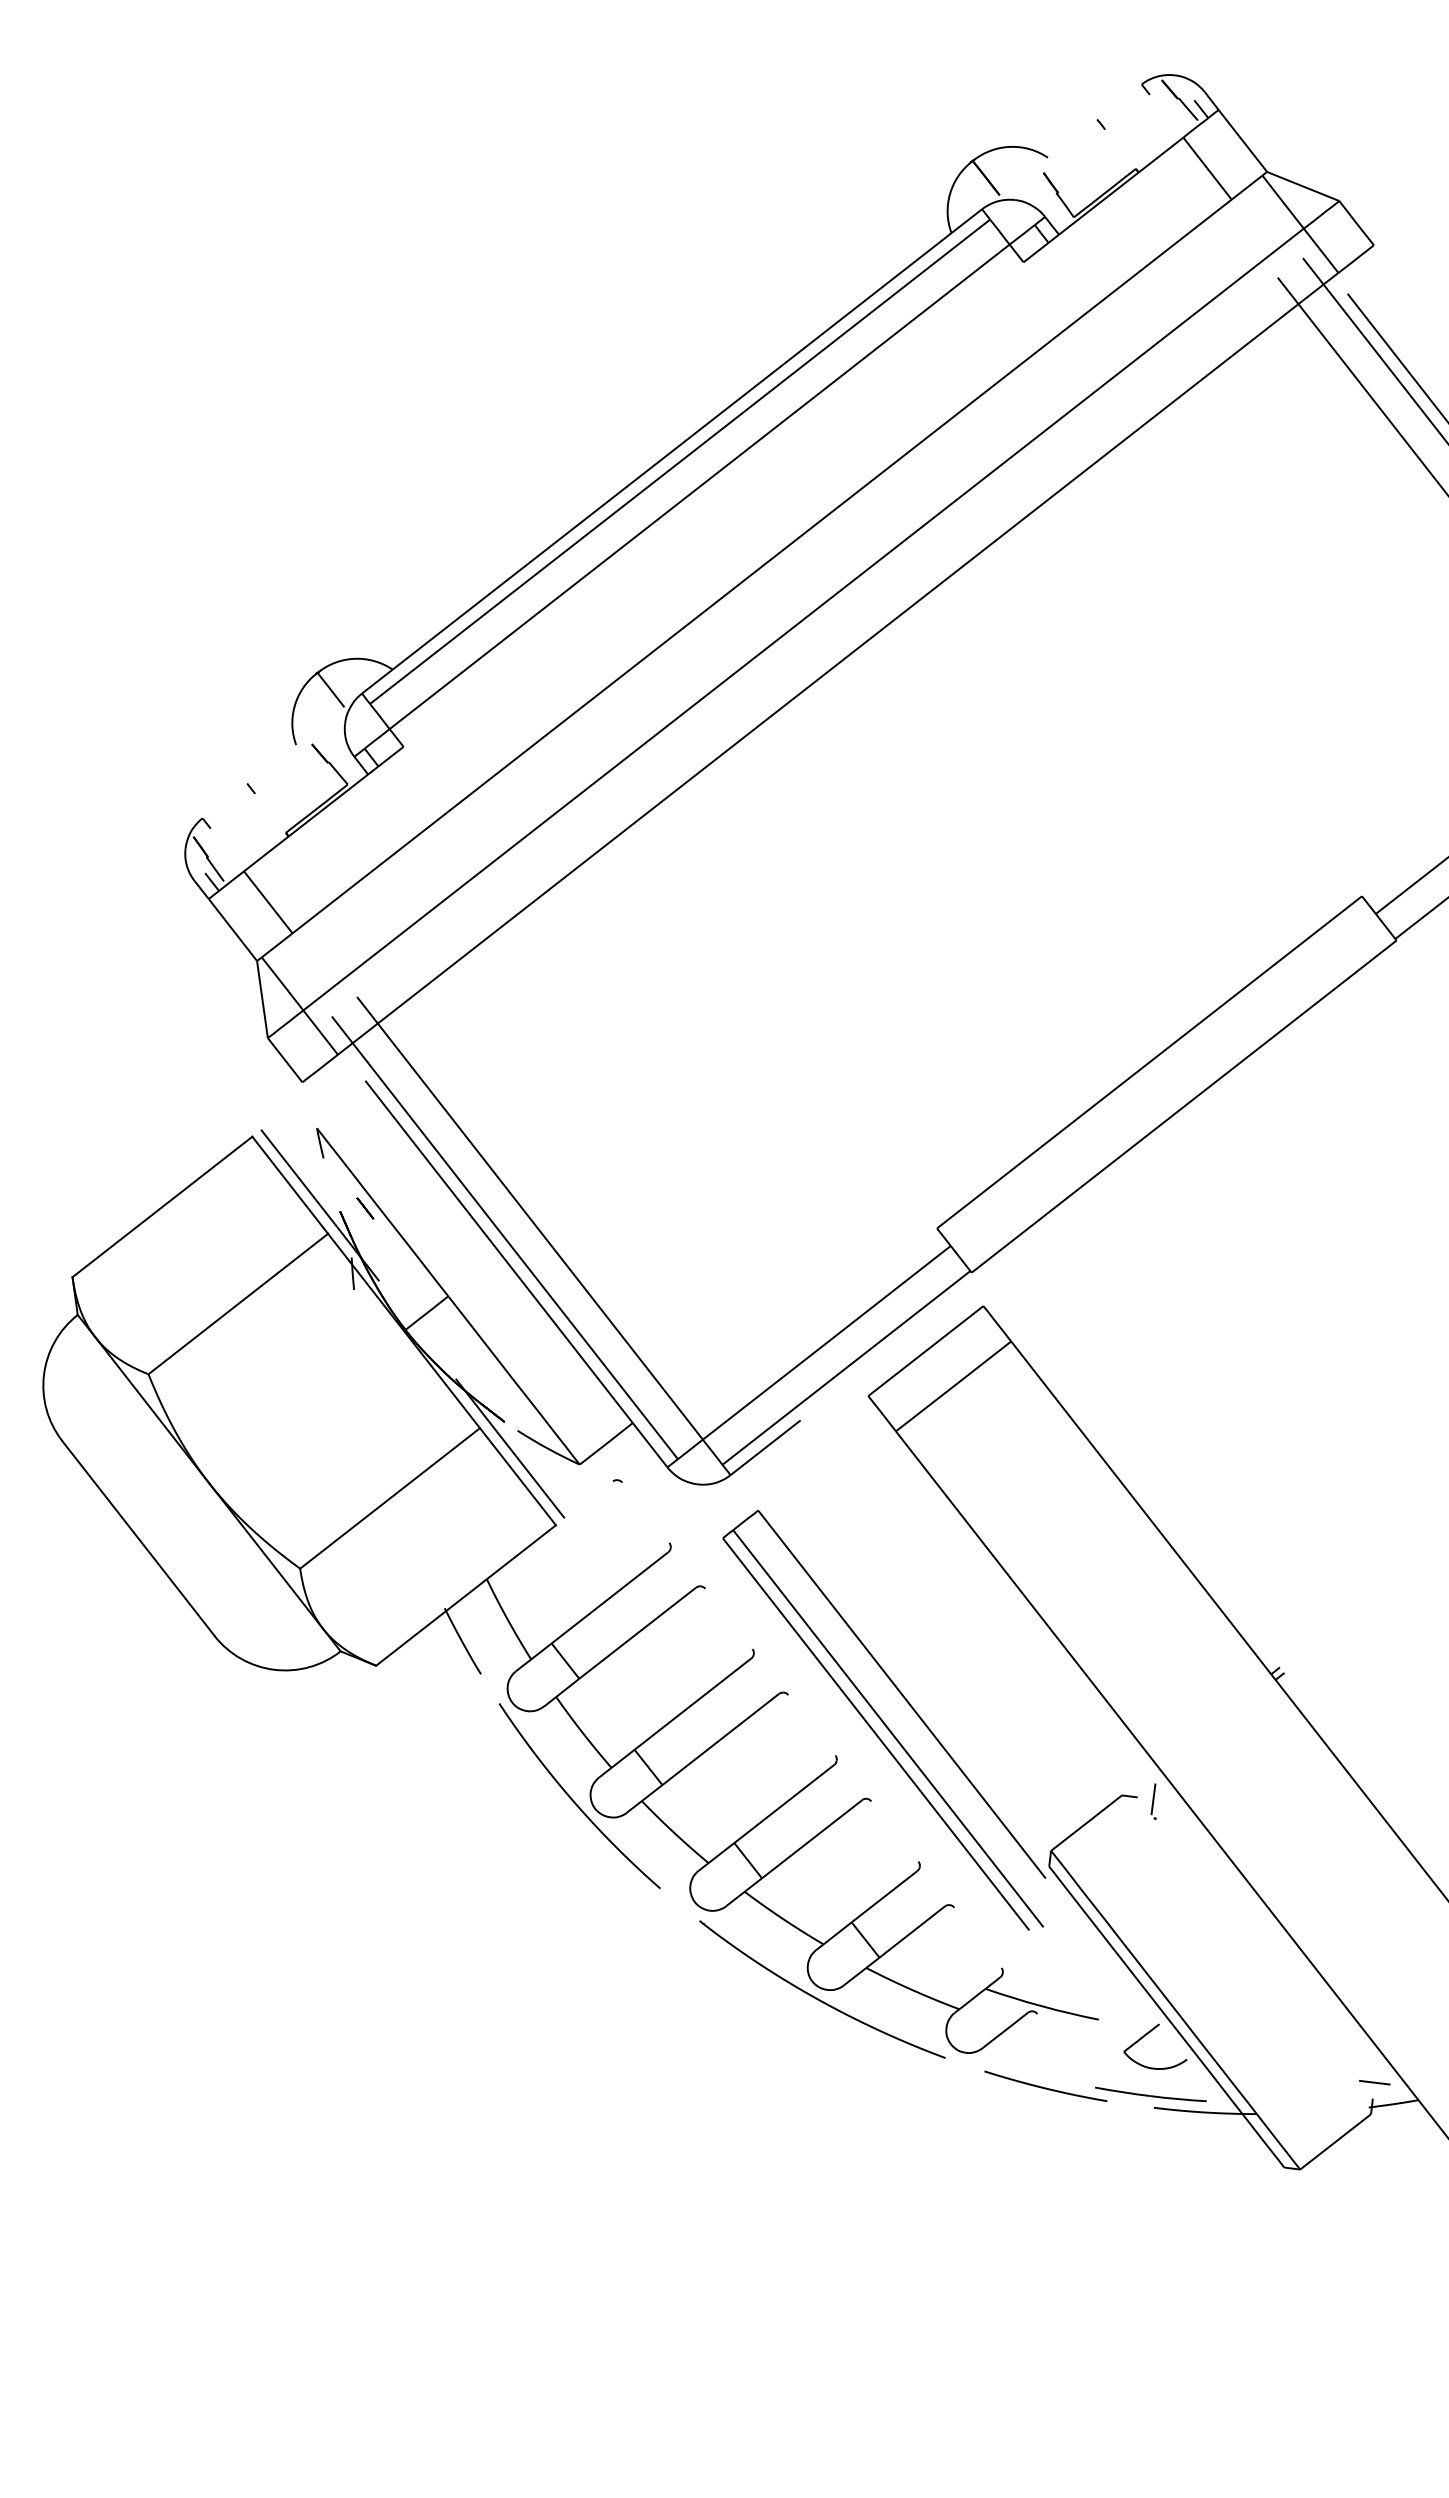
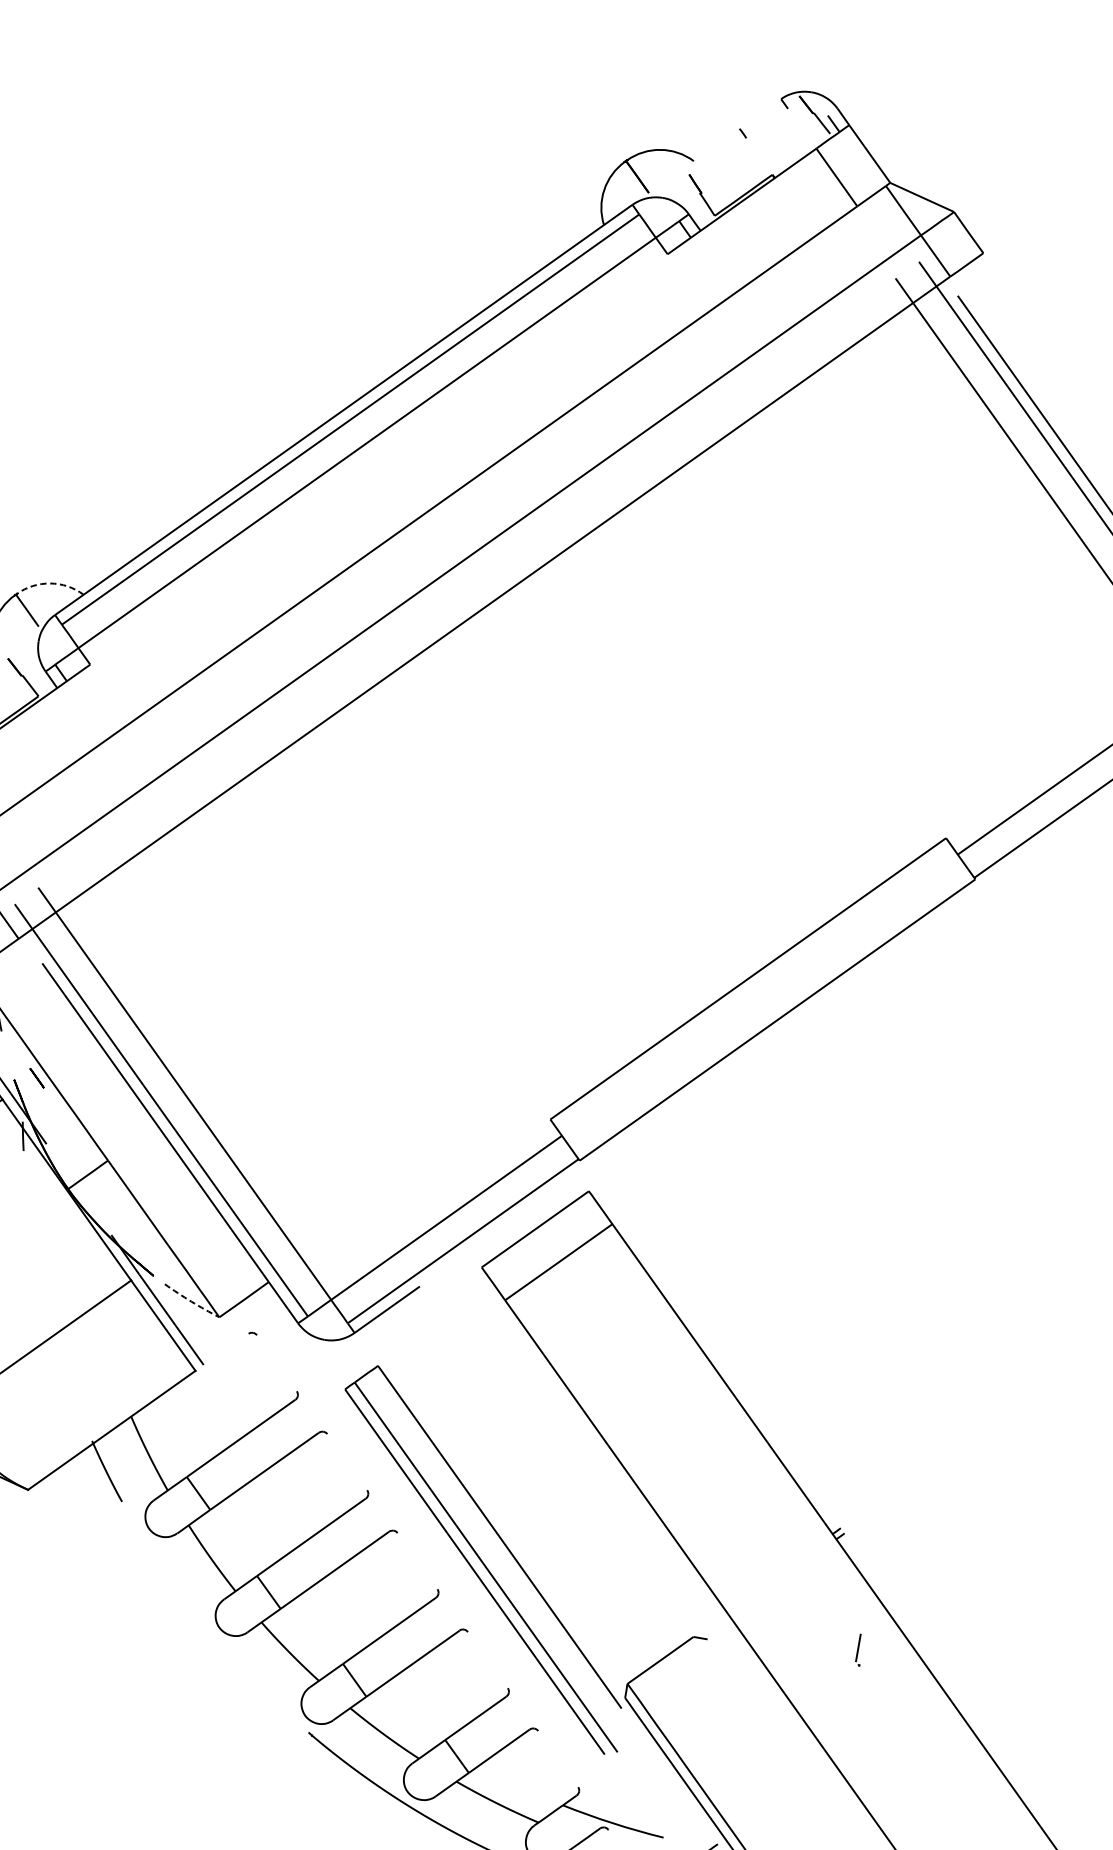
arc: (355, 658) -> (50, 583), solid -> dashed
arc: (547, 1448) -> (191, 1301), solid -> dashed
curve: (574, 1800) -> (200, 1619), removed
part: (1153, 1801) -> (858, 1649), moved

